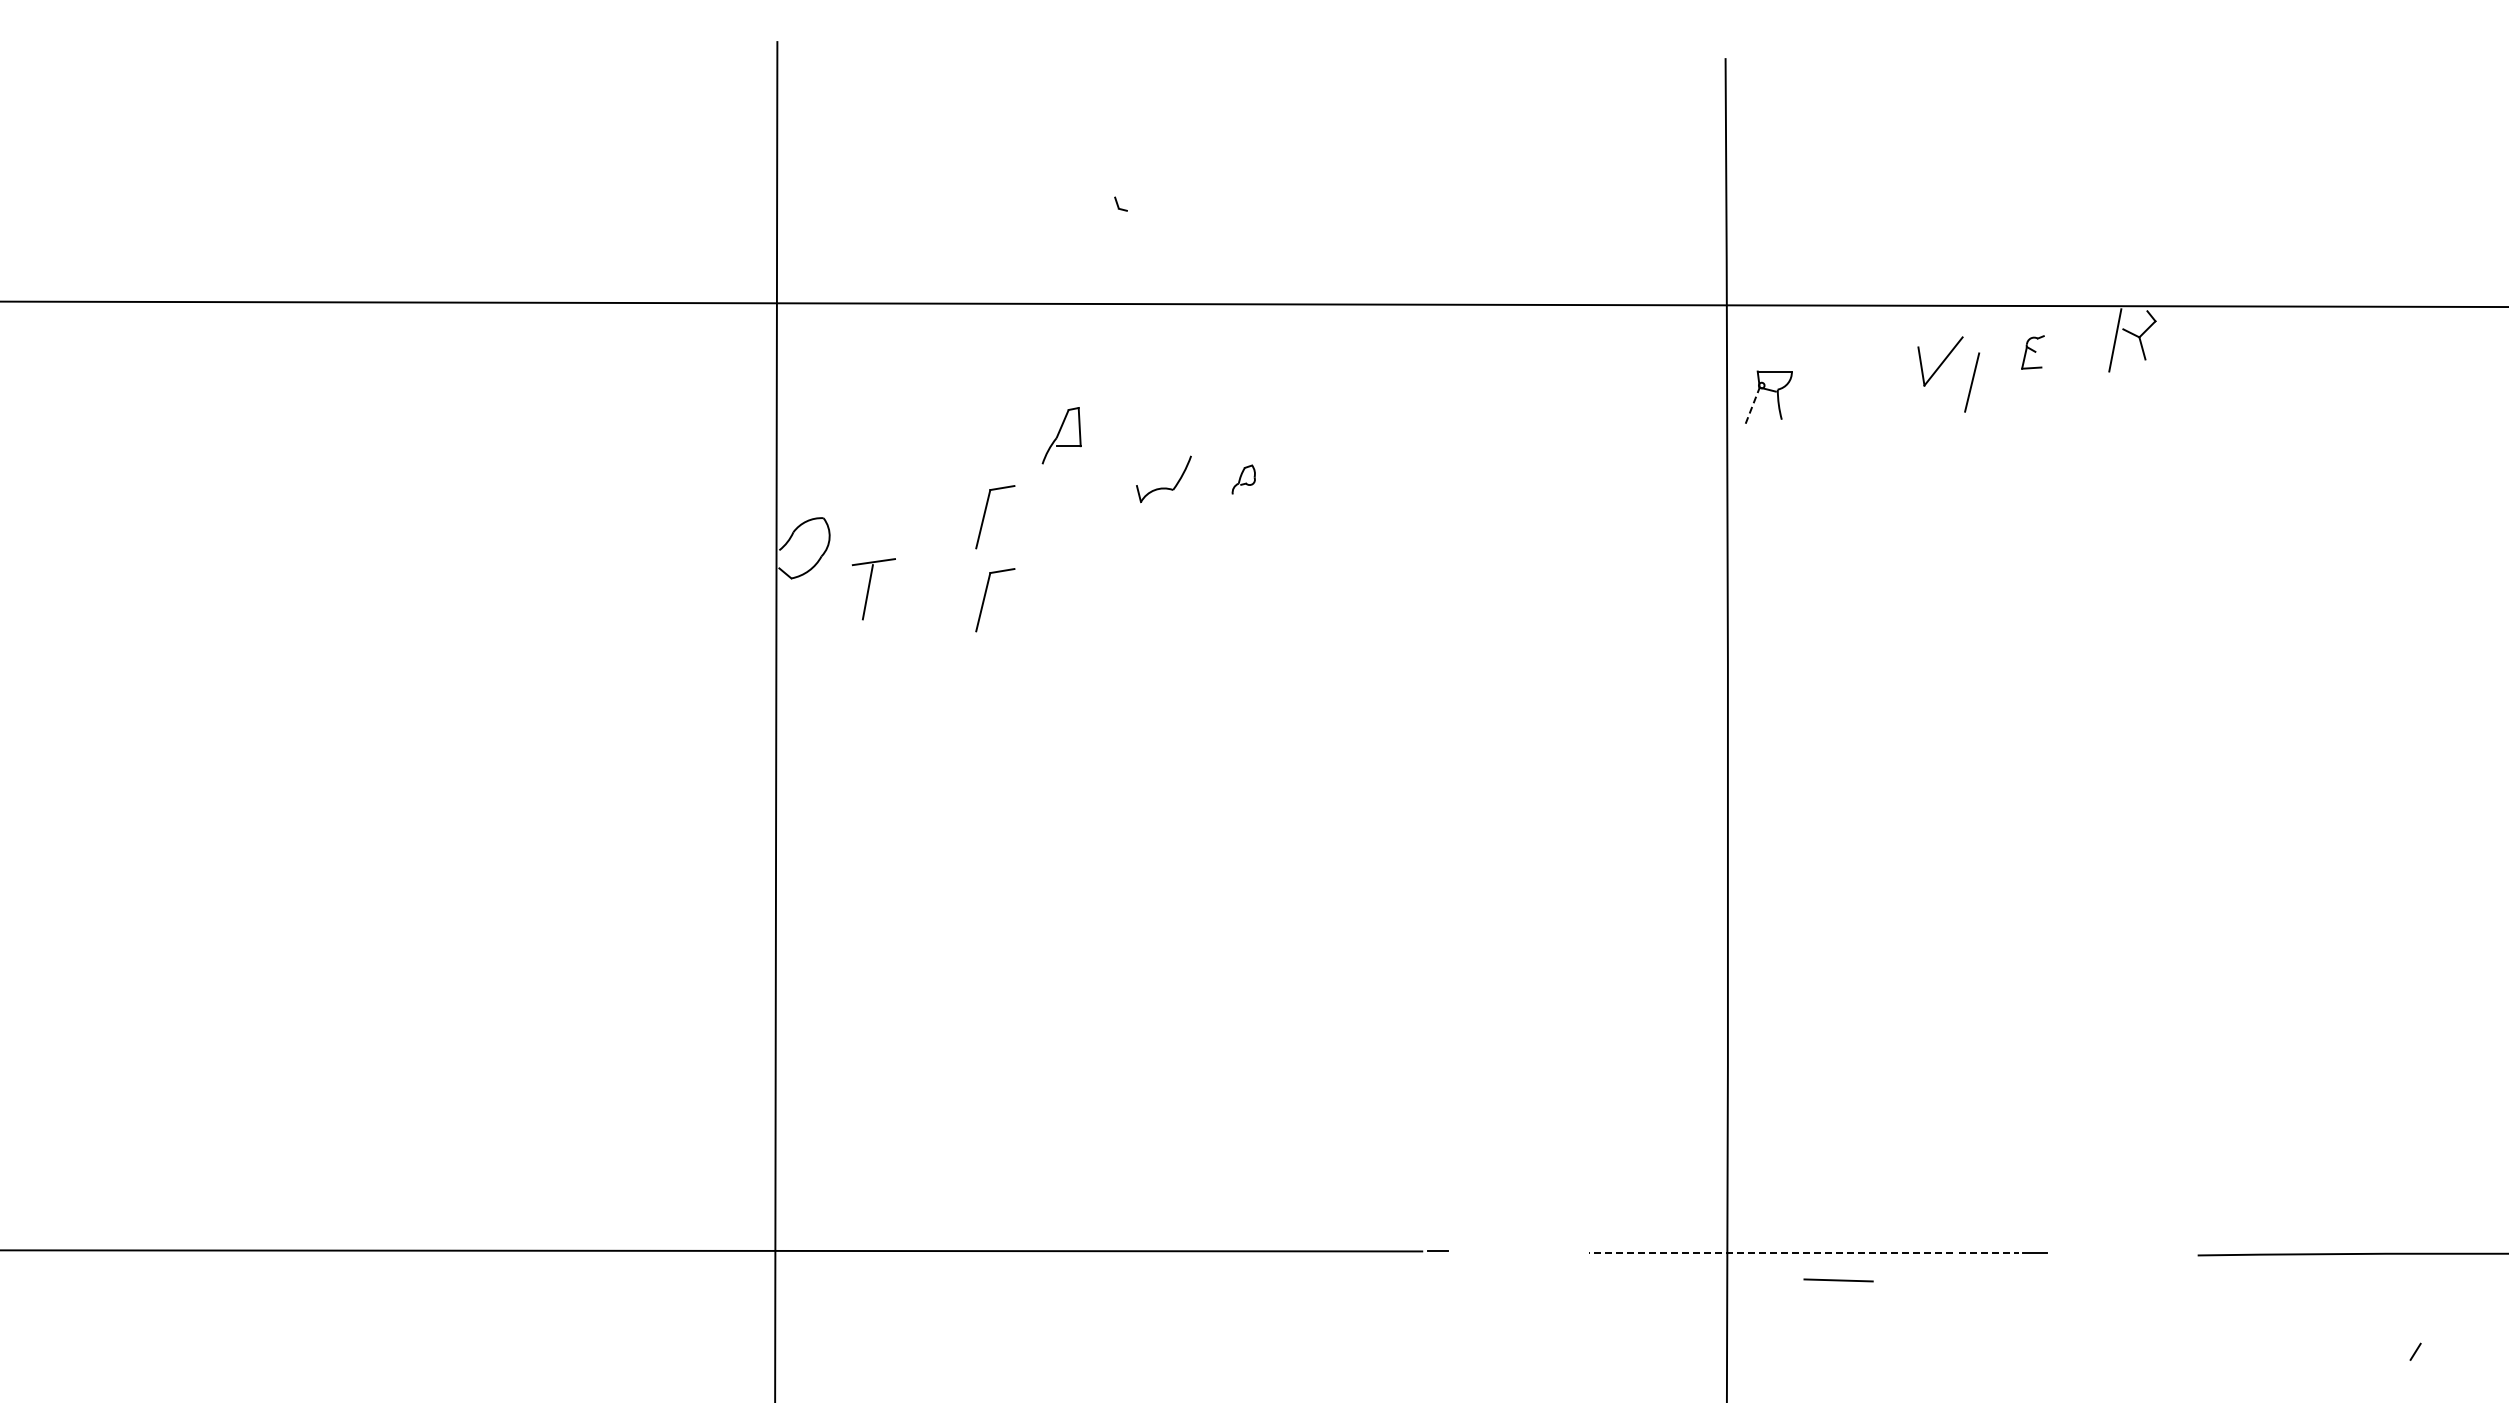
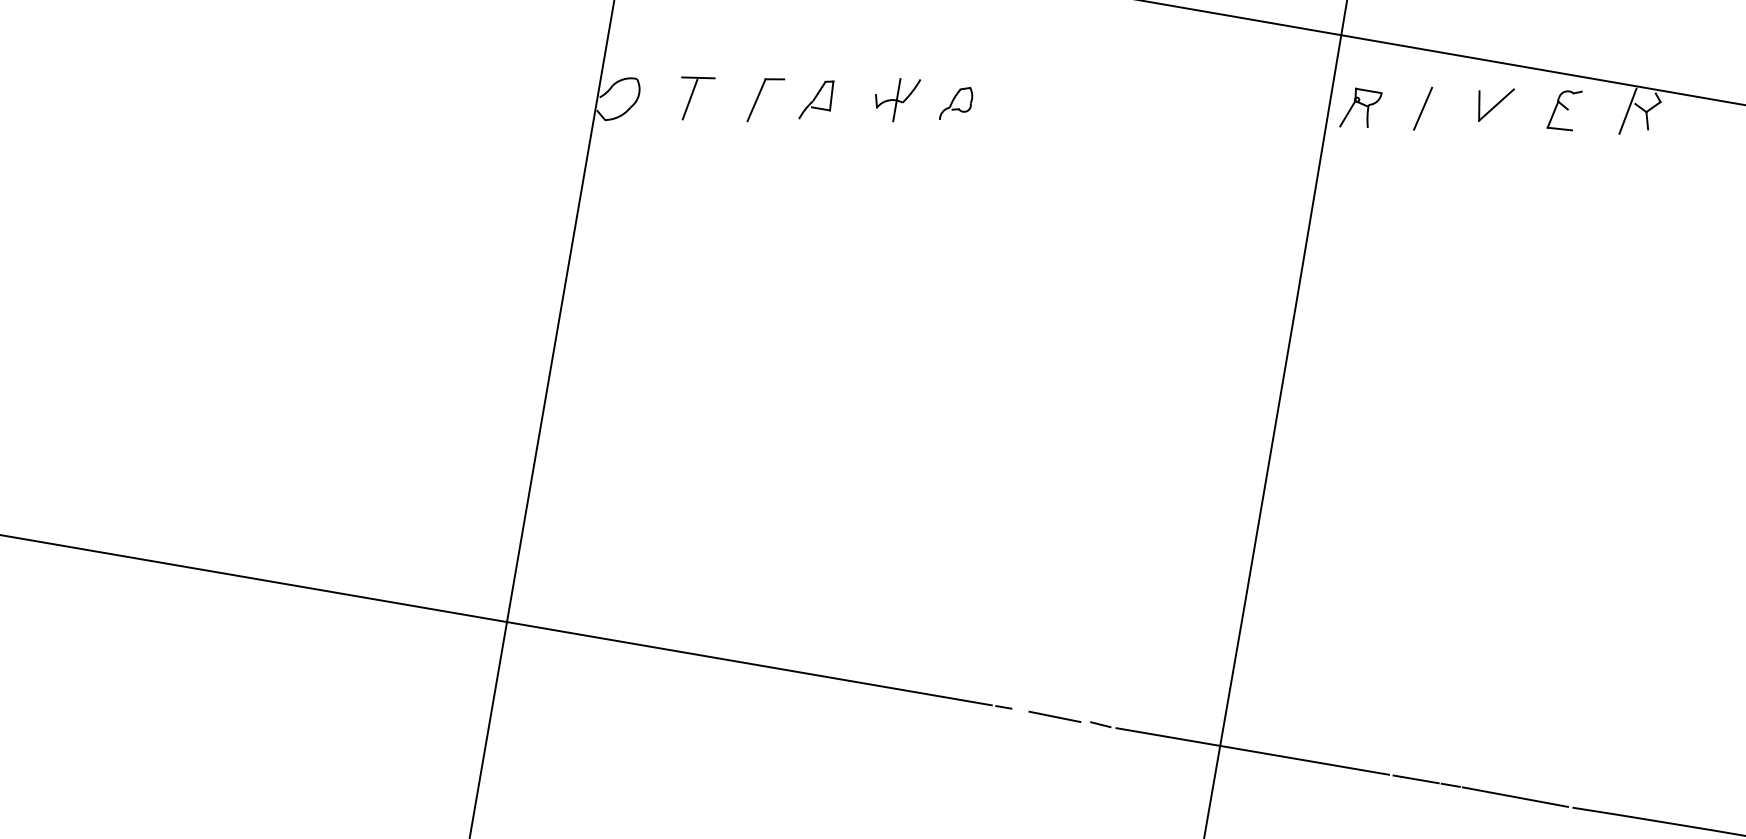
part: (2032, 352) -> (1564, 109), size x1.67
line: (1972, 382) -> (1423, 108), moved
line: (1752, 405) -> (1347, 113), dashed -> solid
part: (1061, 435) -> (816, 99), moved
part: (1243, 479) -> (956, 103), size x1.67
line: (1165, 487) -> (897, 99), added
part: (873, 589) -> (694, 98), moved
part: (985, 598) -> (748, 159), removed
line: (1567, 1252) -> (1100, 724), added
line: (1770, 1253) -> (1252, 751), dashed -> solid
line: (1989, 1253) -> (1416, 779), dashed -> solid
line: (2121, 1254) -> (1515, 797), added
line: (1838, 1280) -> (1054, 716), moved

